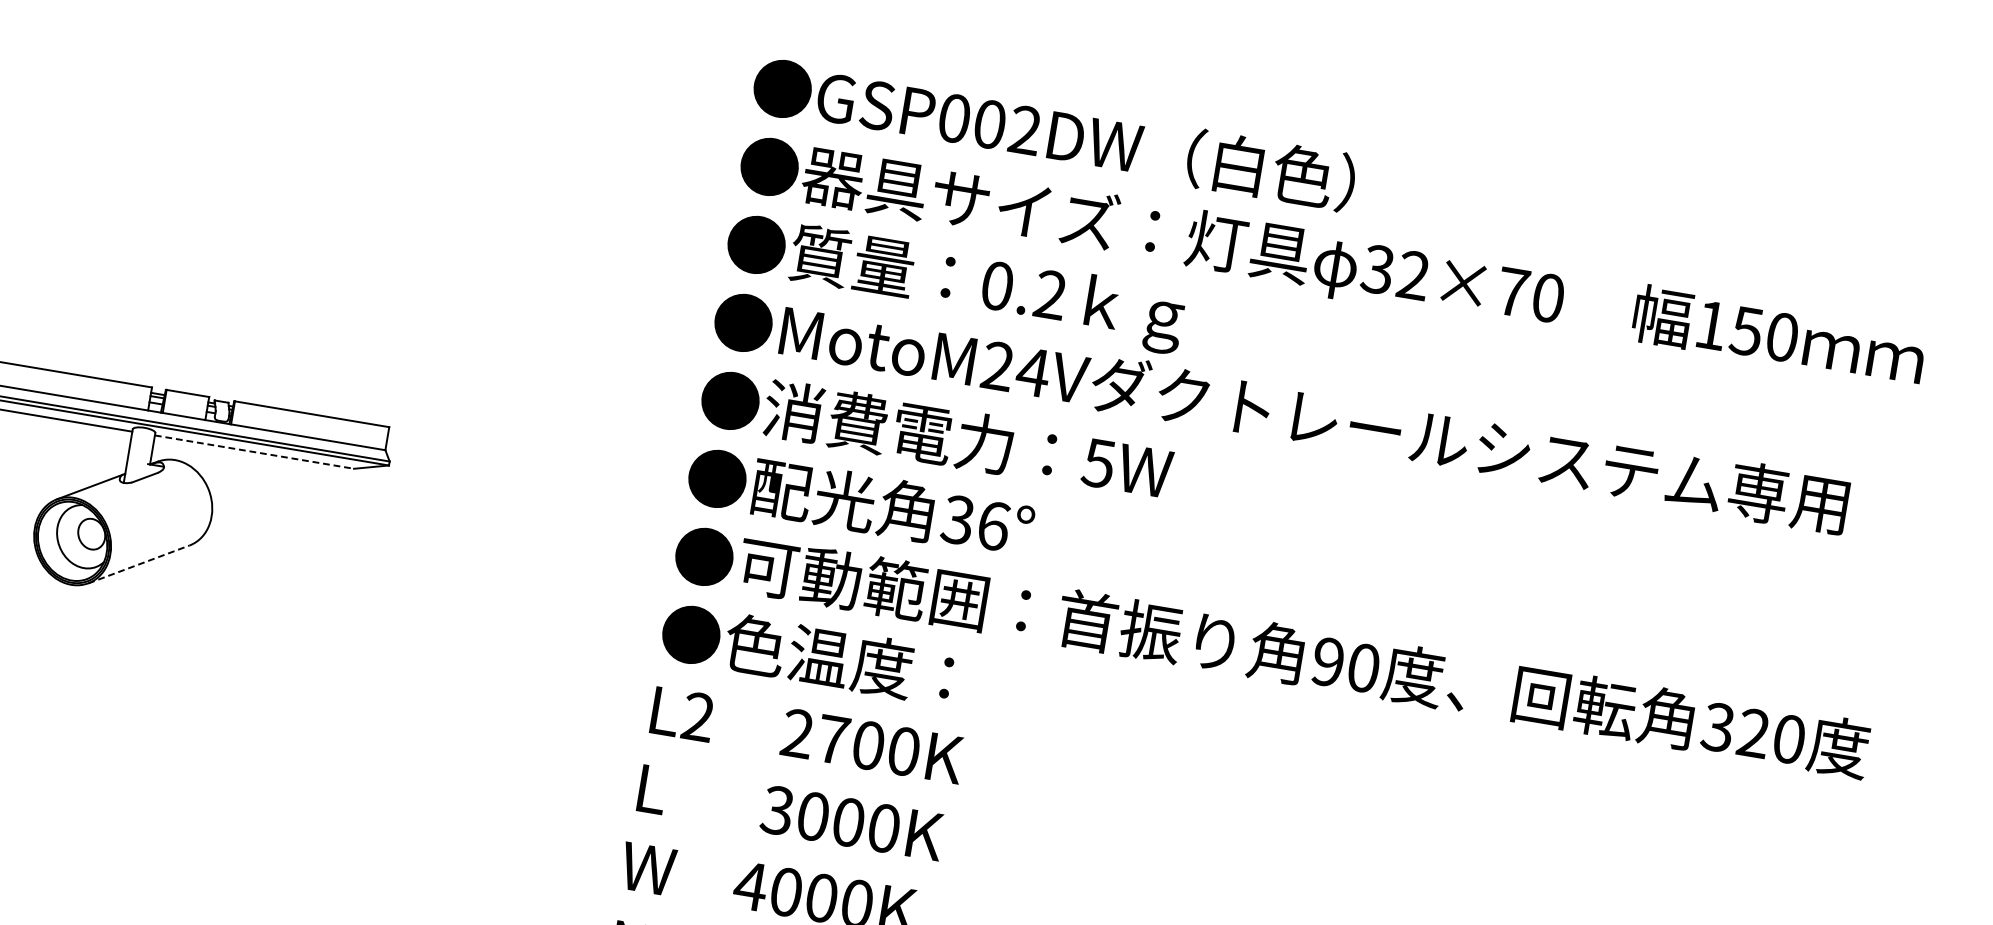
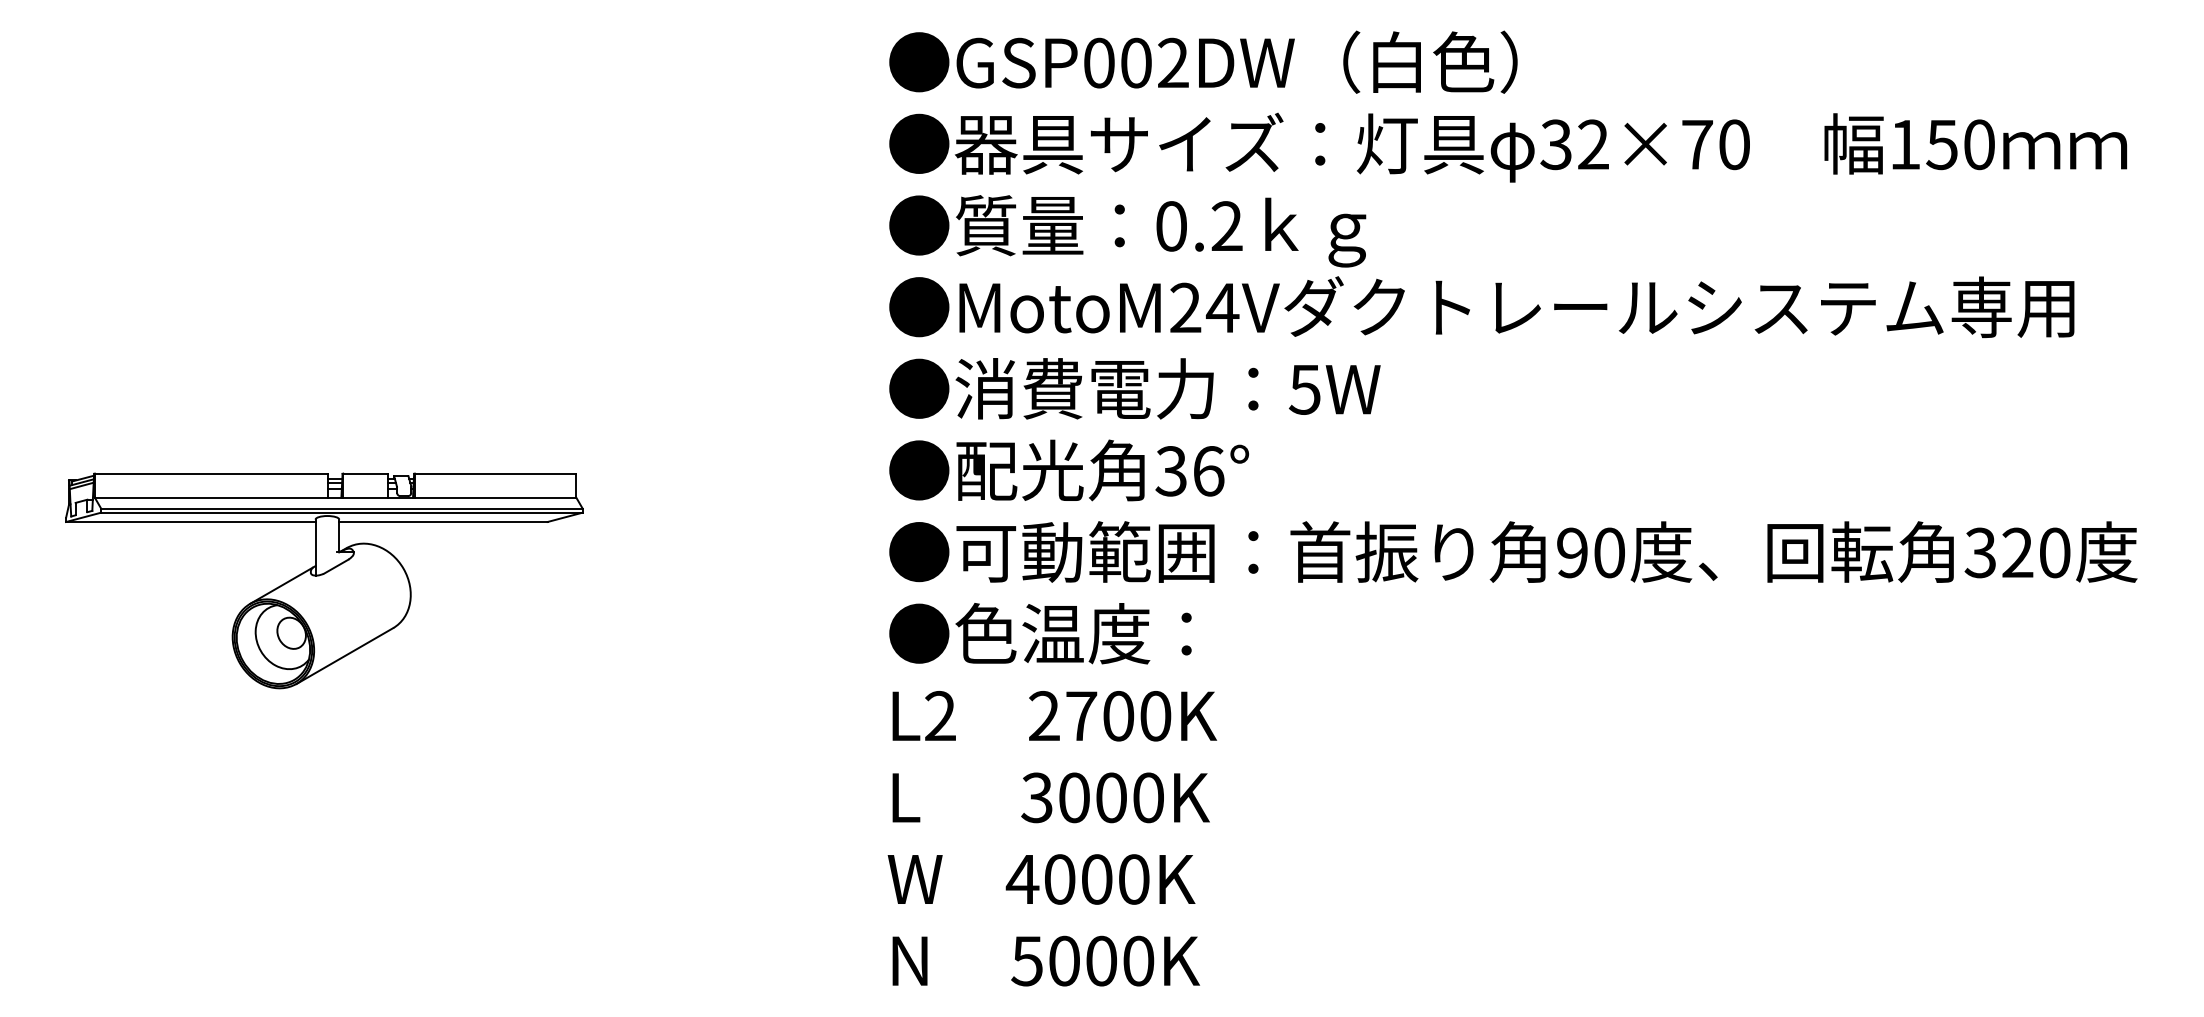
line: (254, 452) -> (443, 522), dashed -> solid
line: (138, 564) -> (344, 656), dashed -> solid

